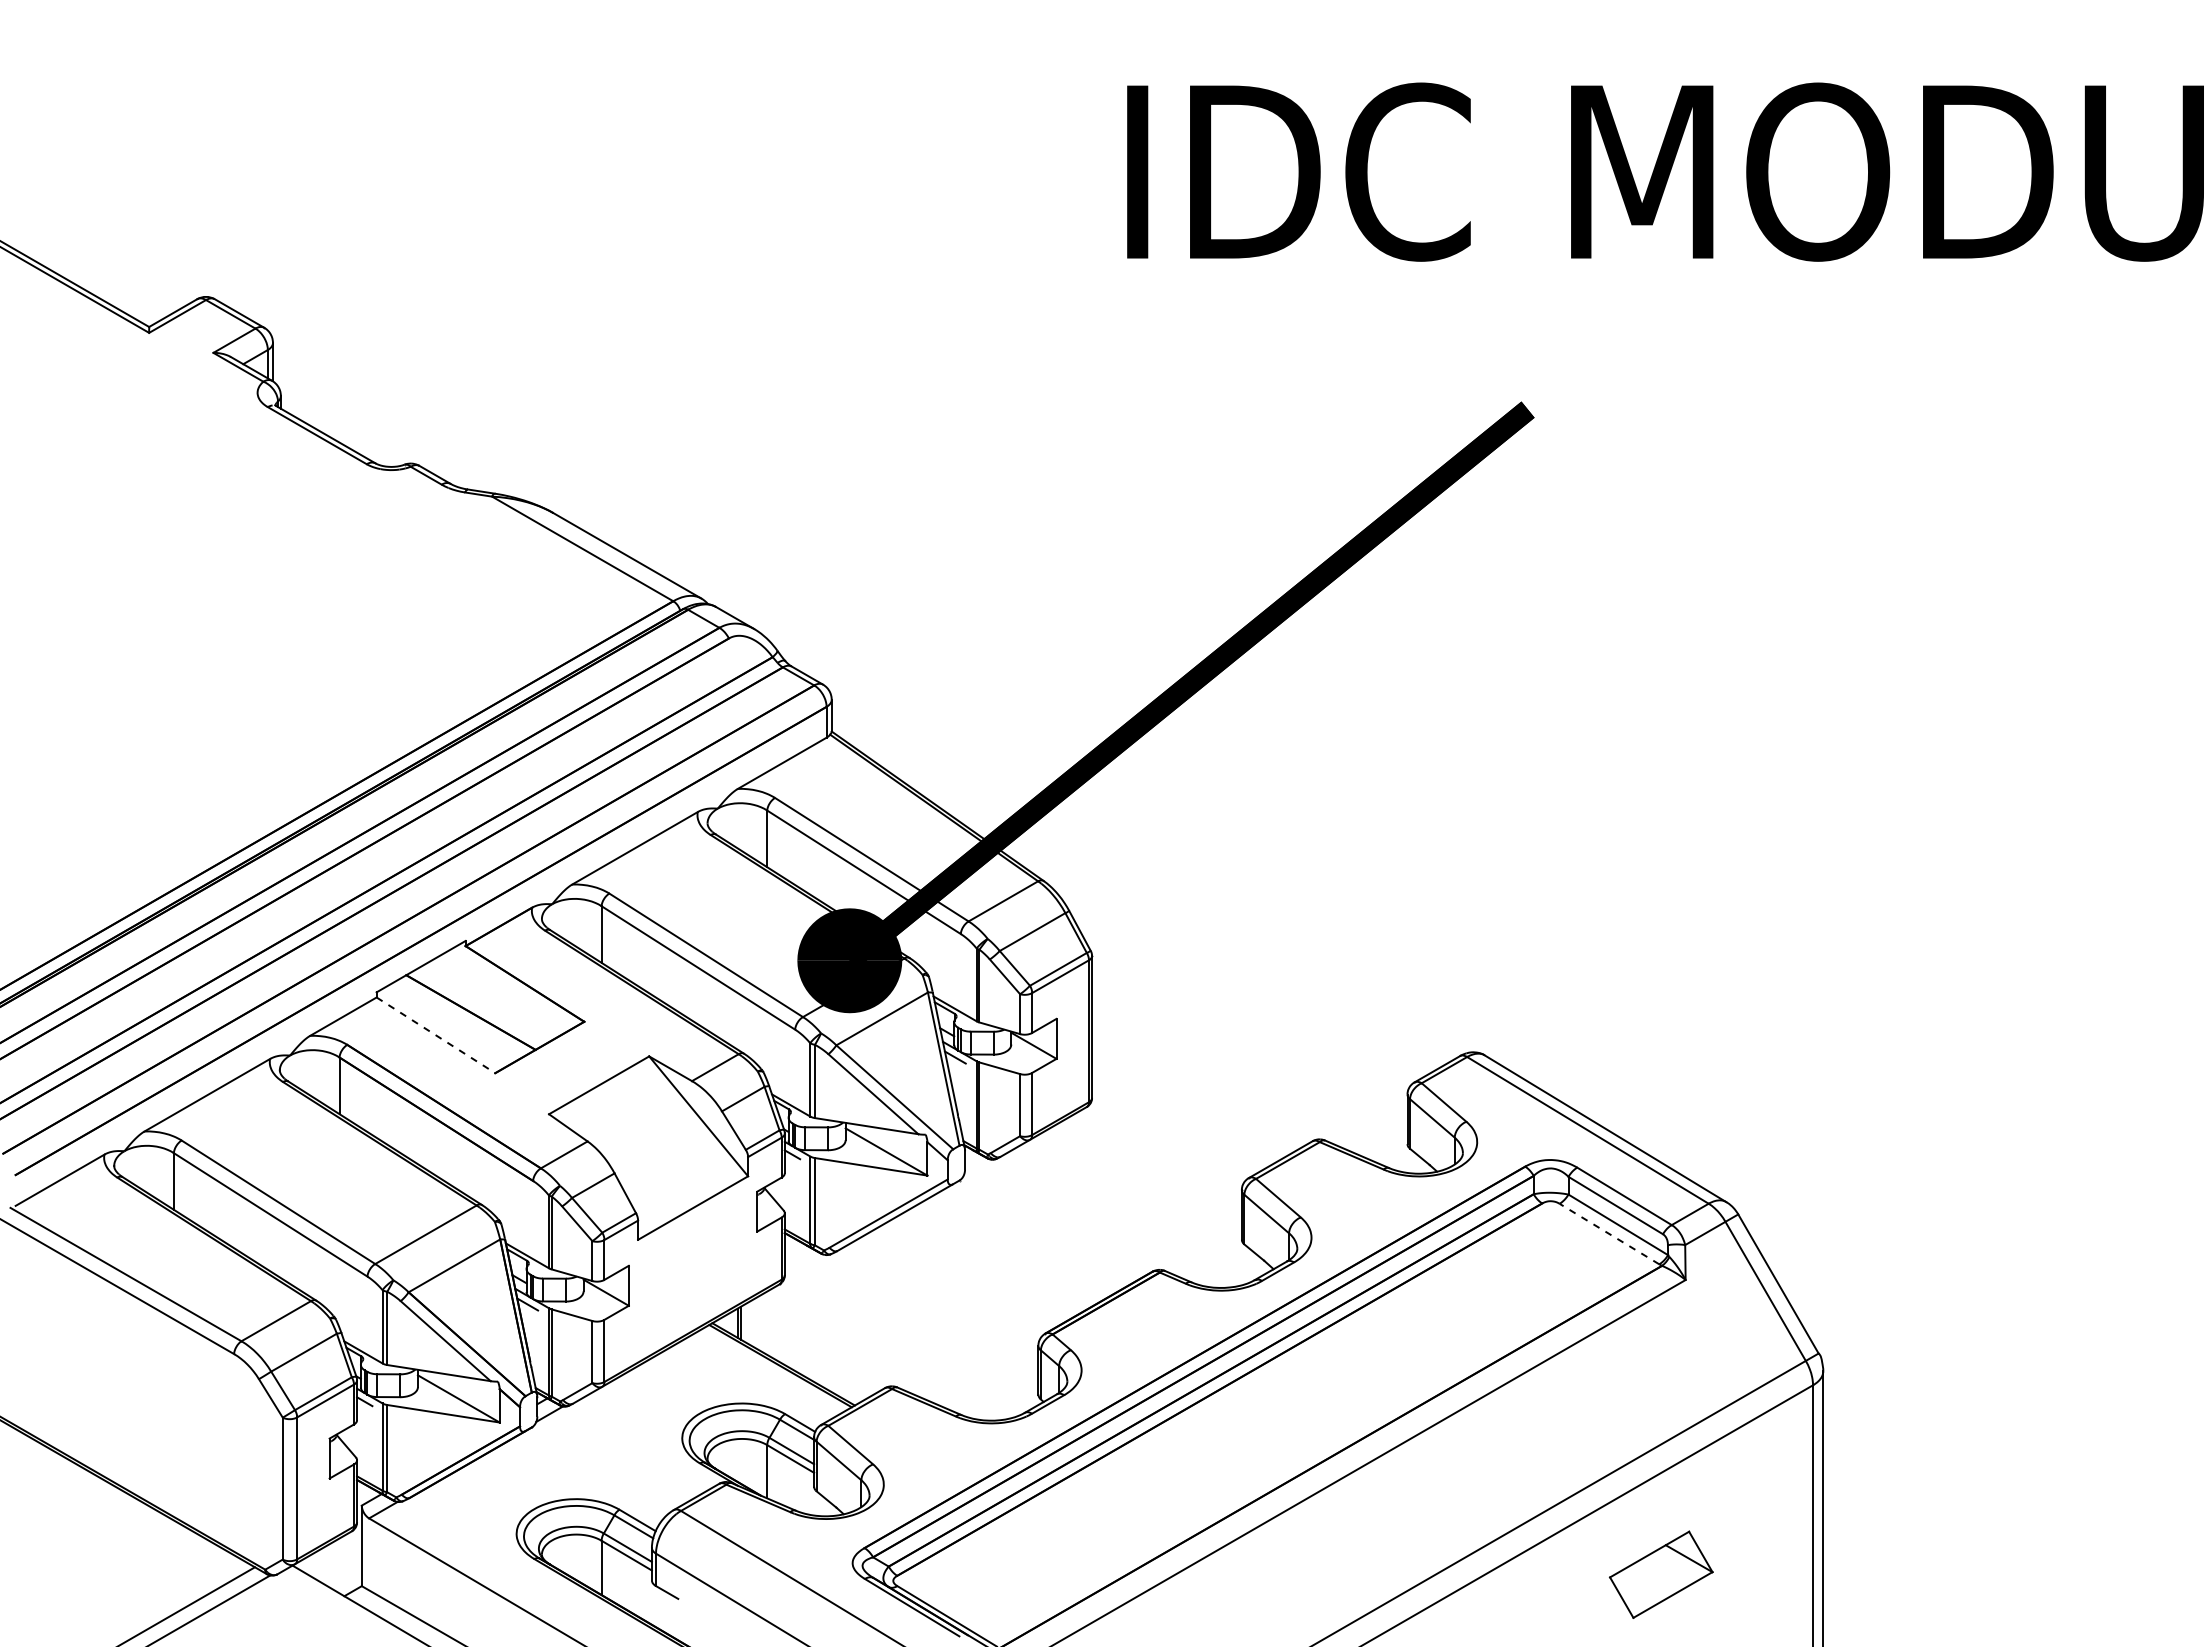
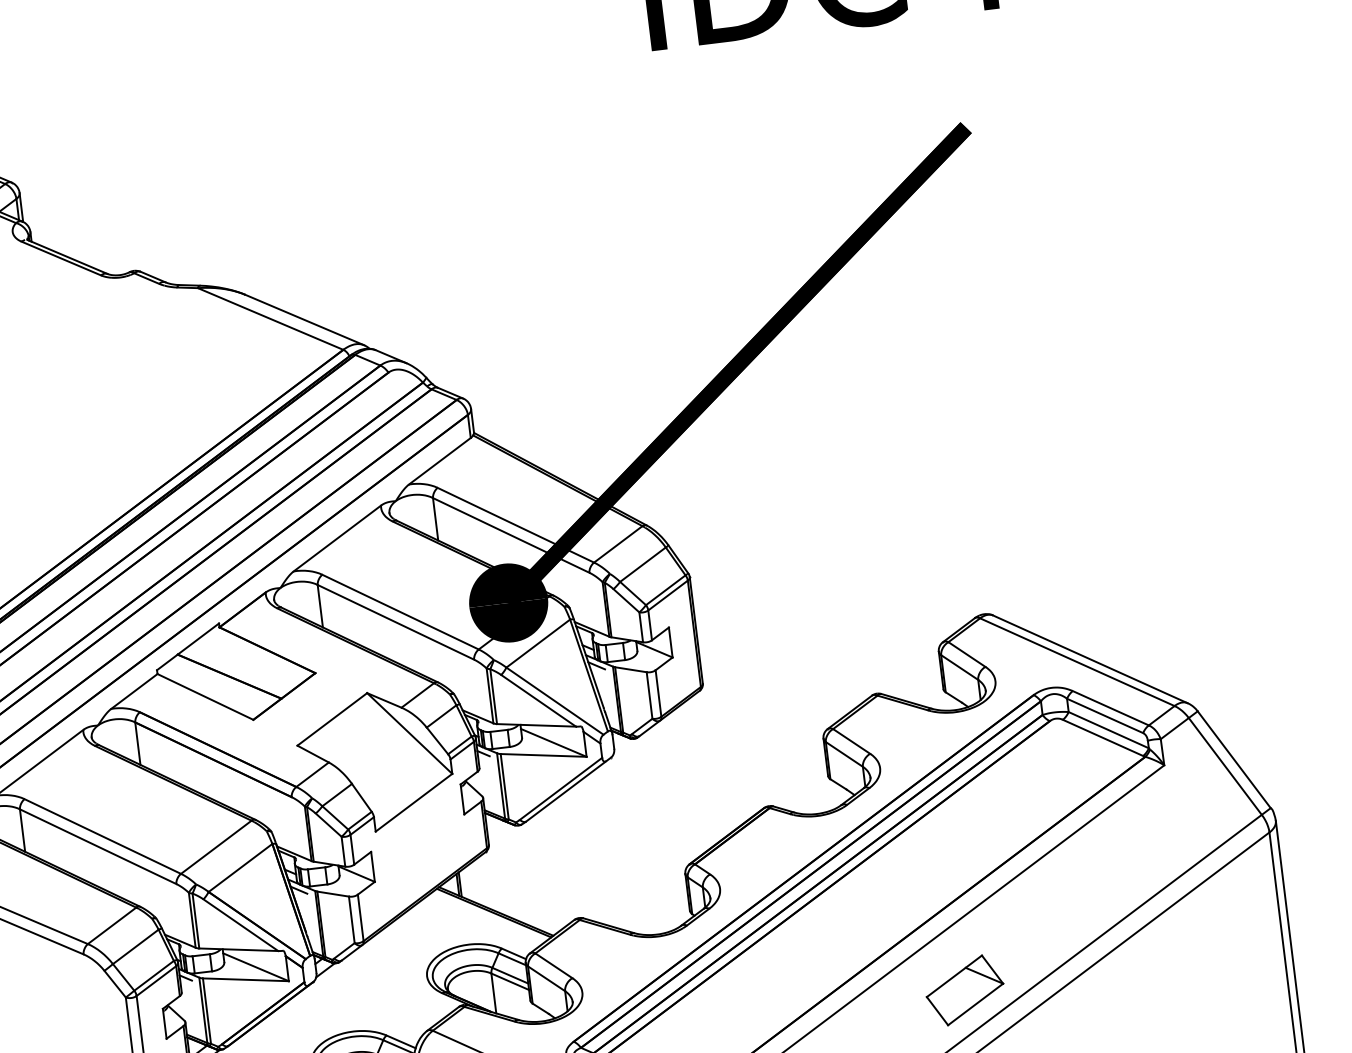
line: (436, 1035) -> (205, 697), dashed -> solid
line: (1609, 1233) -> (1102, 737), dashed -> solid
part: (1661, 1574) -> (965, 990), moved

